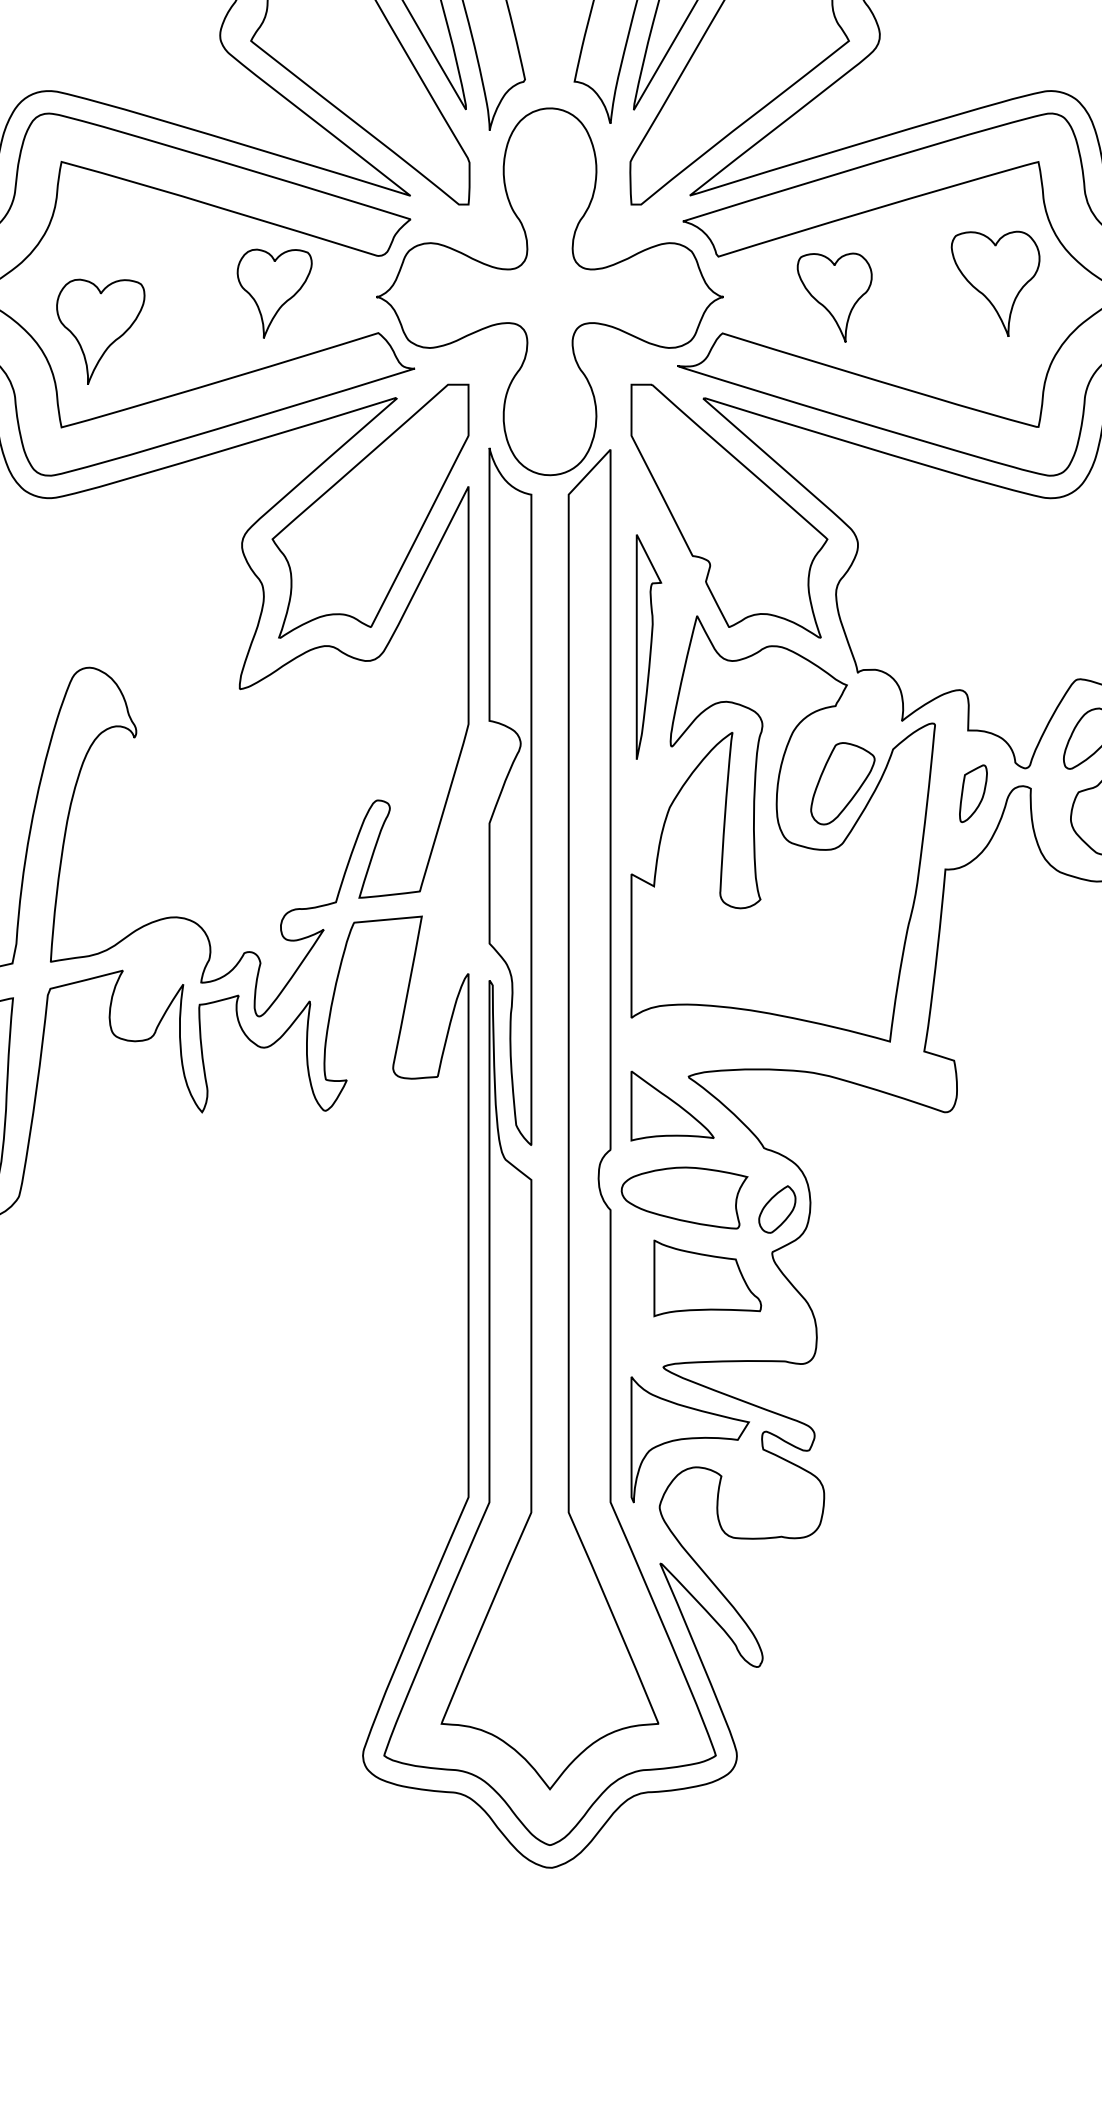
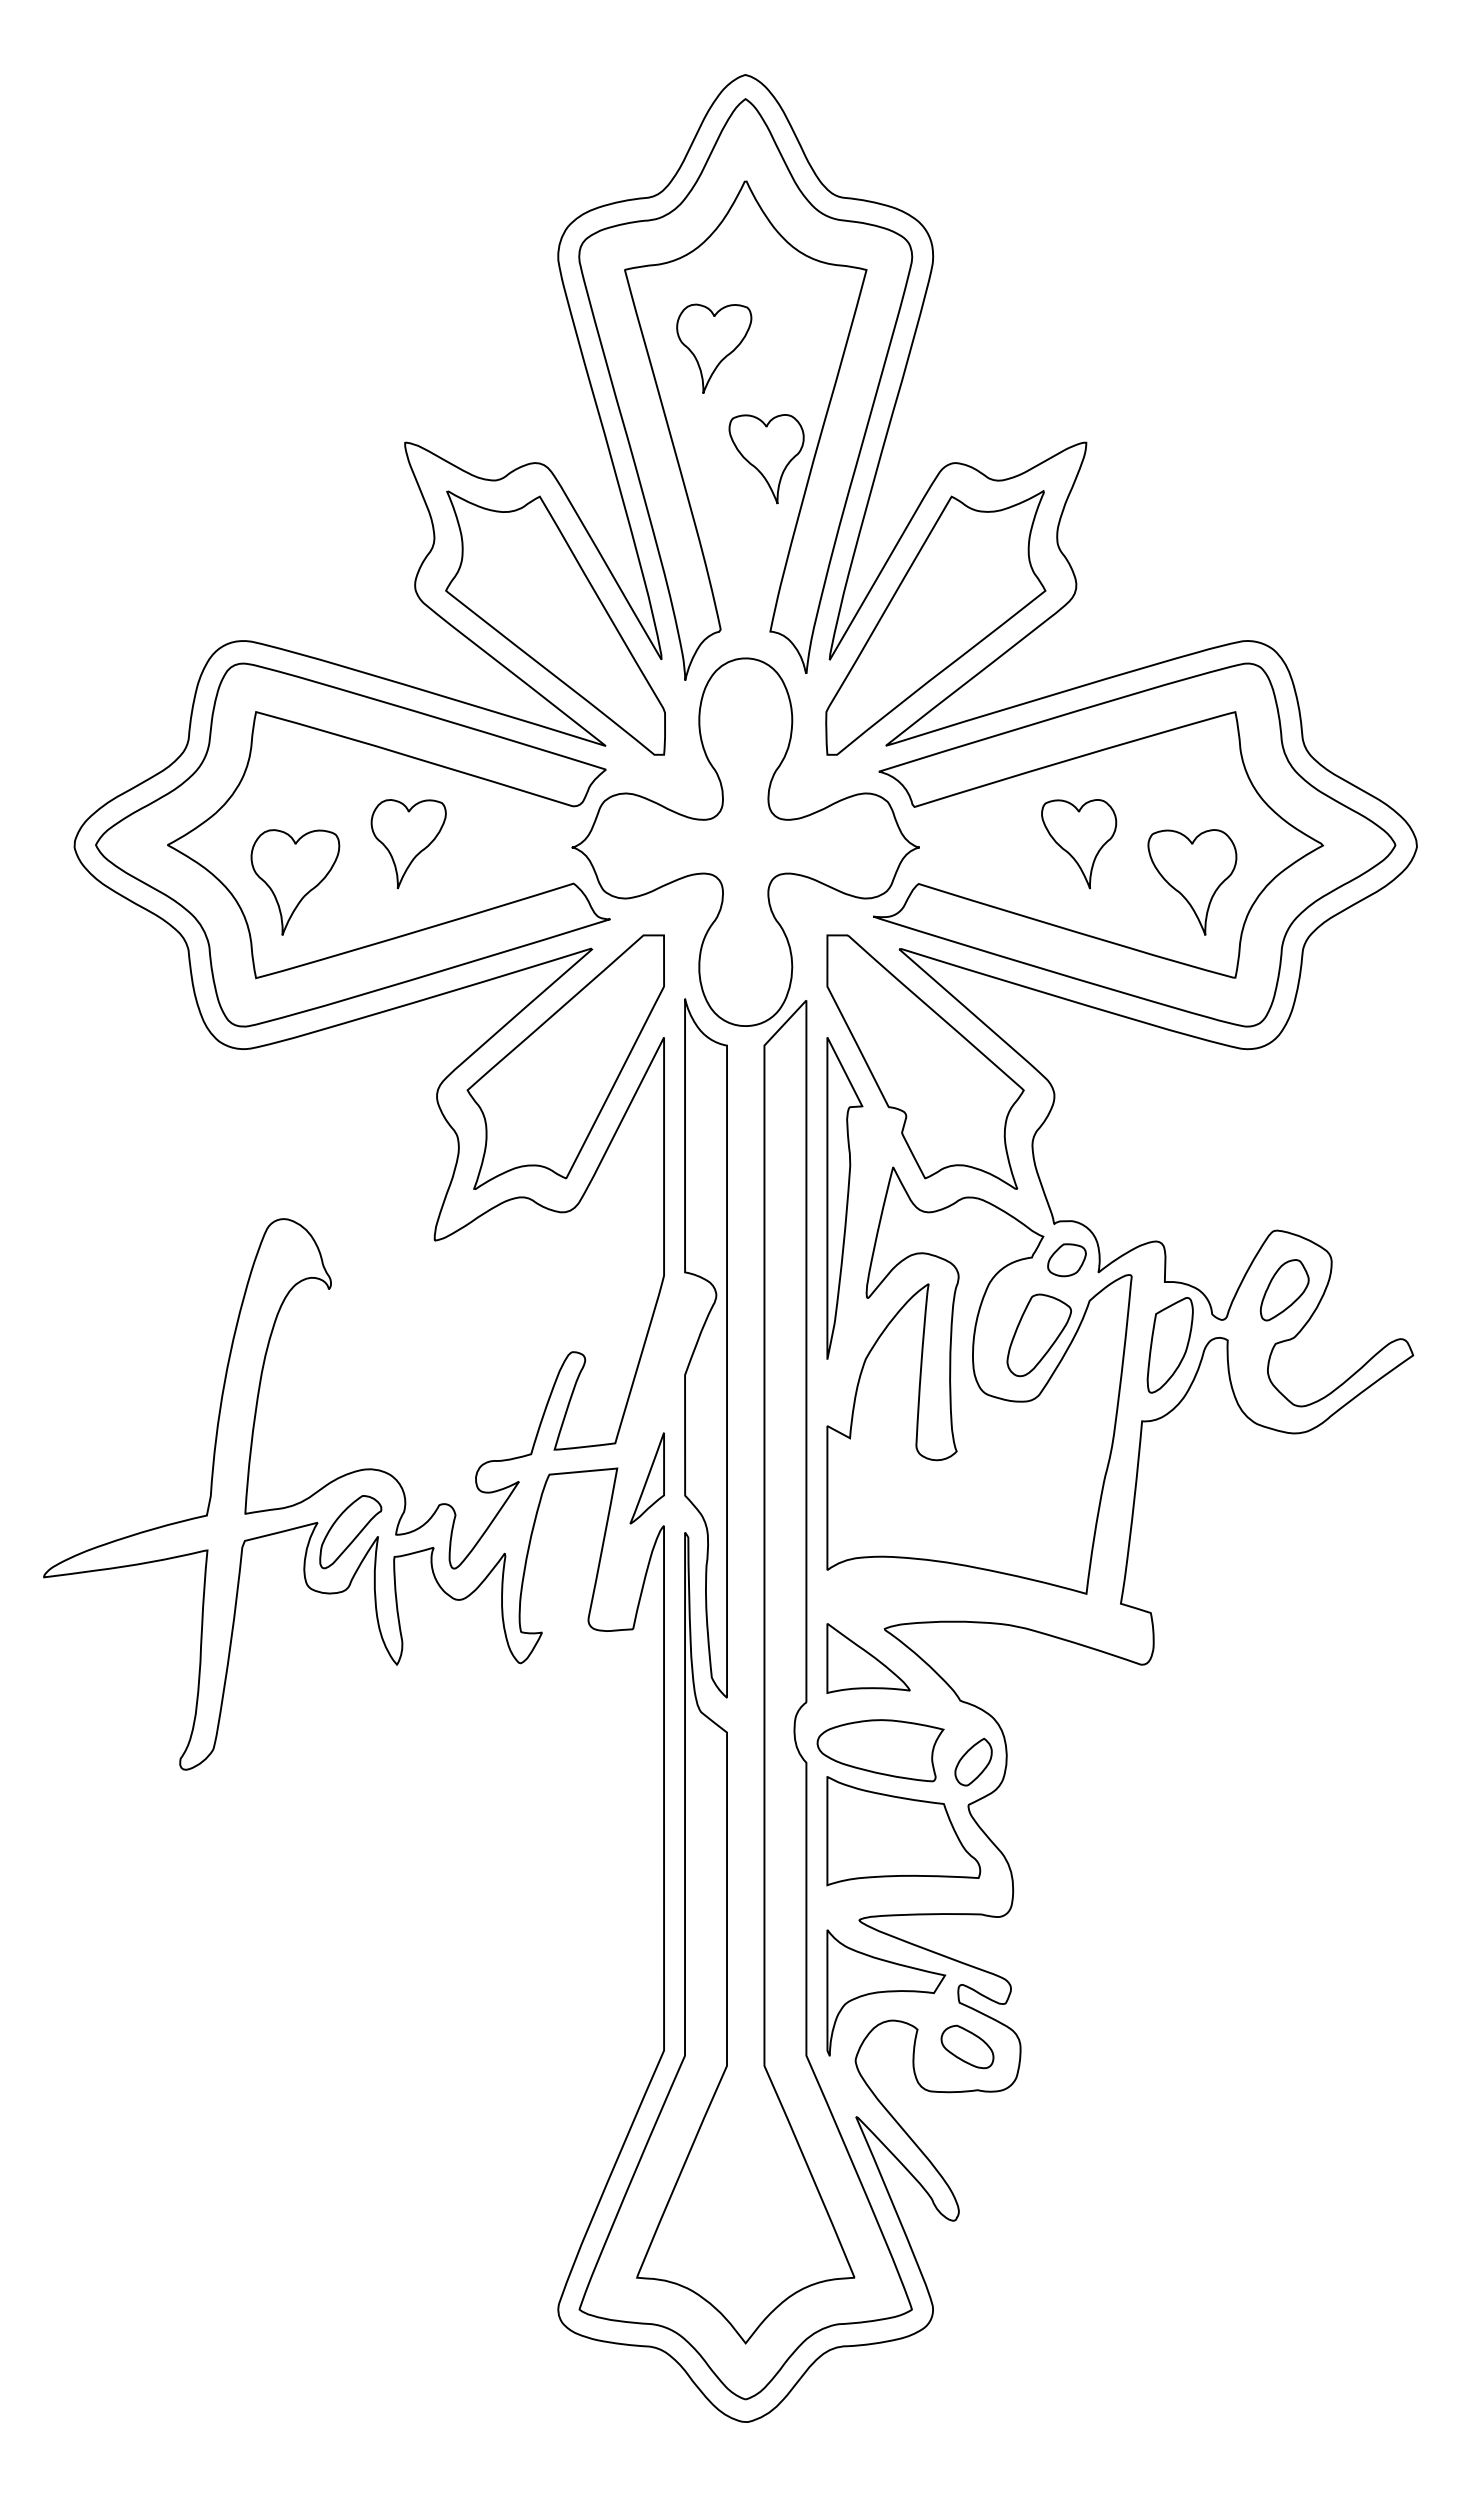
part: (995, 284) -> (1192, 882), moved
part: (274, 294) -> (408, 844), moved
part: (835, 298) -> (1079, 844), moved
part: (648, 647) -> (844, 1198), size x1.43
part: (870, 709) -> (1066, 1260), added
part: (972, 793) -> (1169, 1345), size x1.67
part: (451, 926) -> (646, 1478), added
part: (155, 980) -> (350, 1532), added
part: (707, 1278) -> (903, 1831), size x1.43
part: (771, 1493) -> (967, 2046), added

